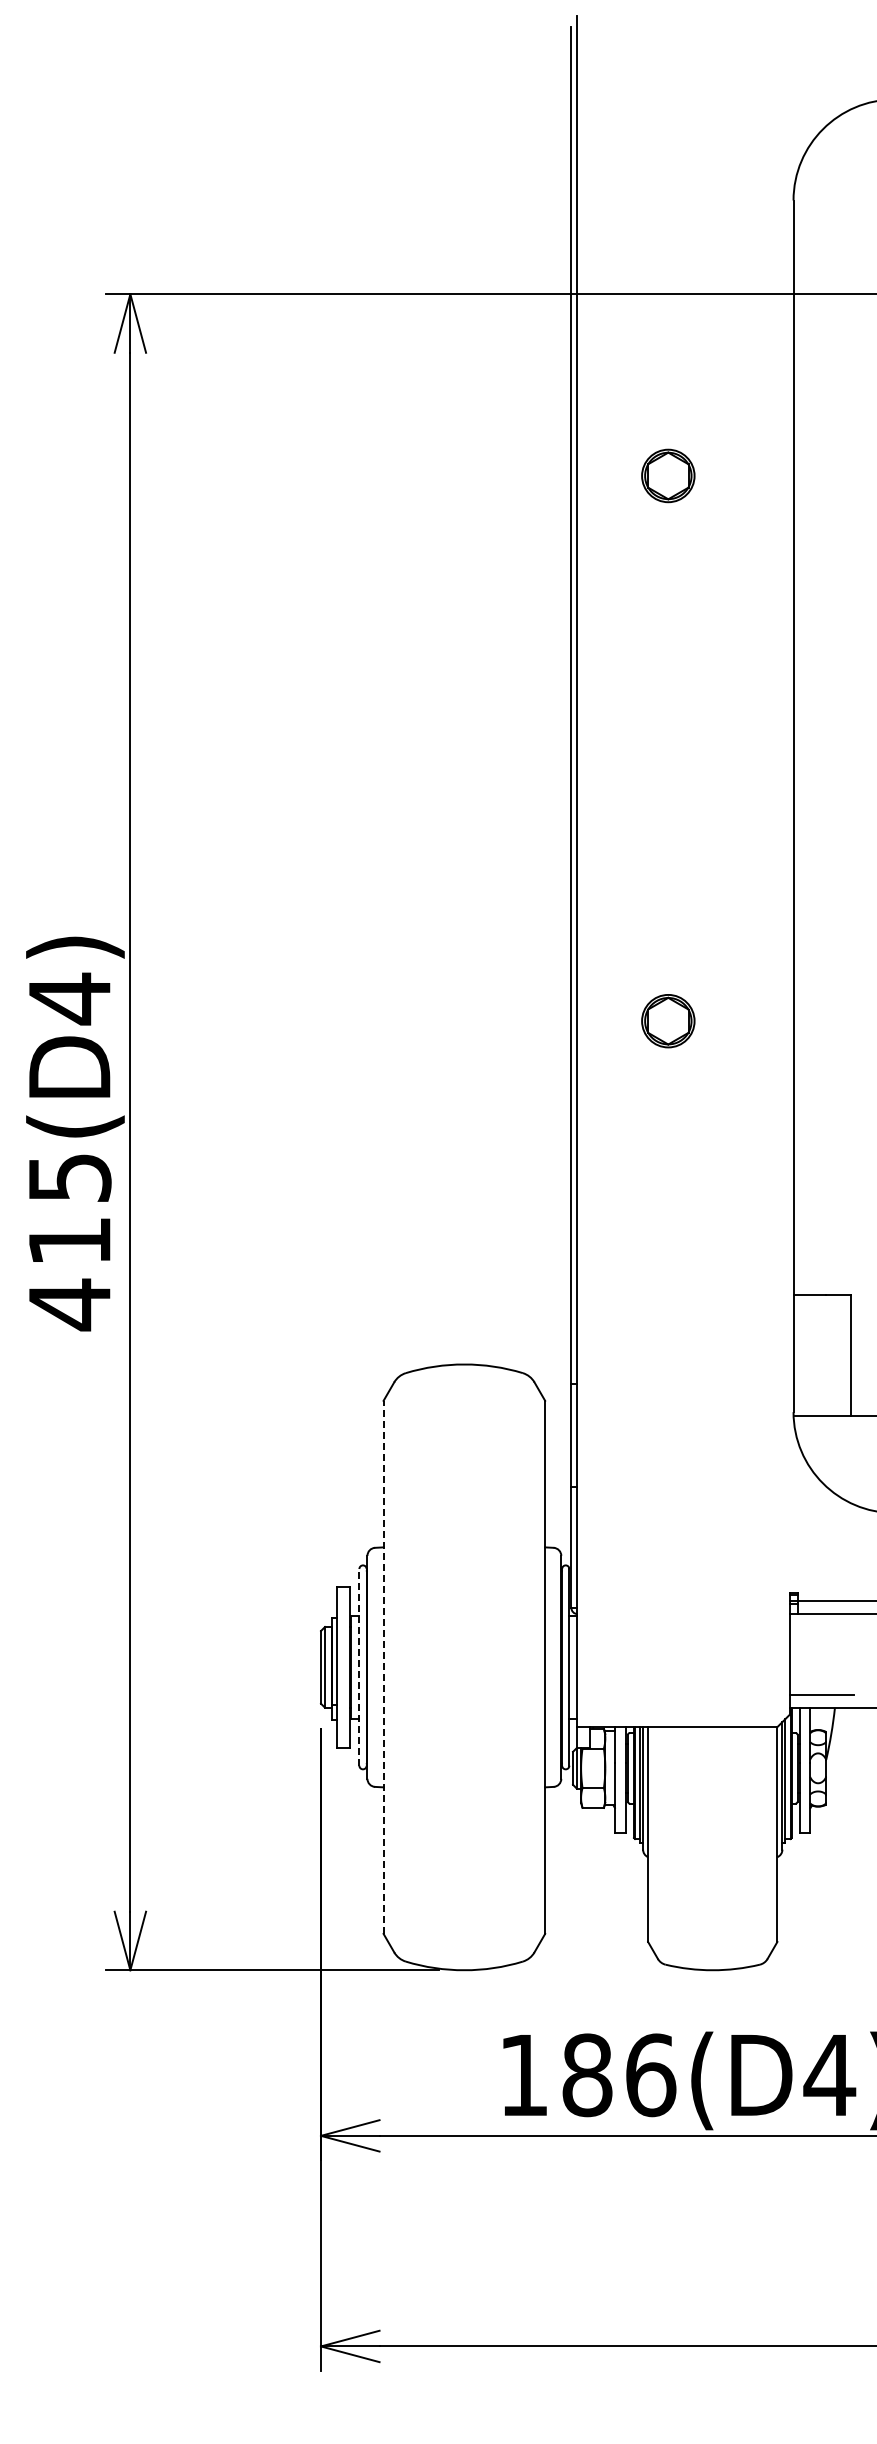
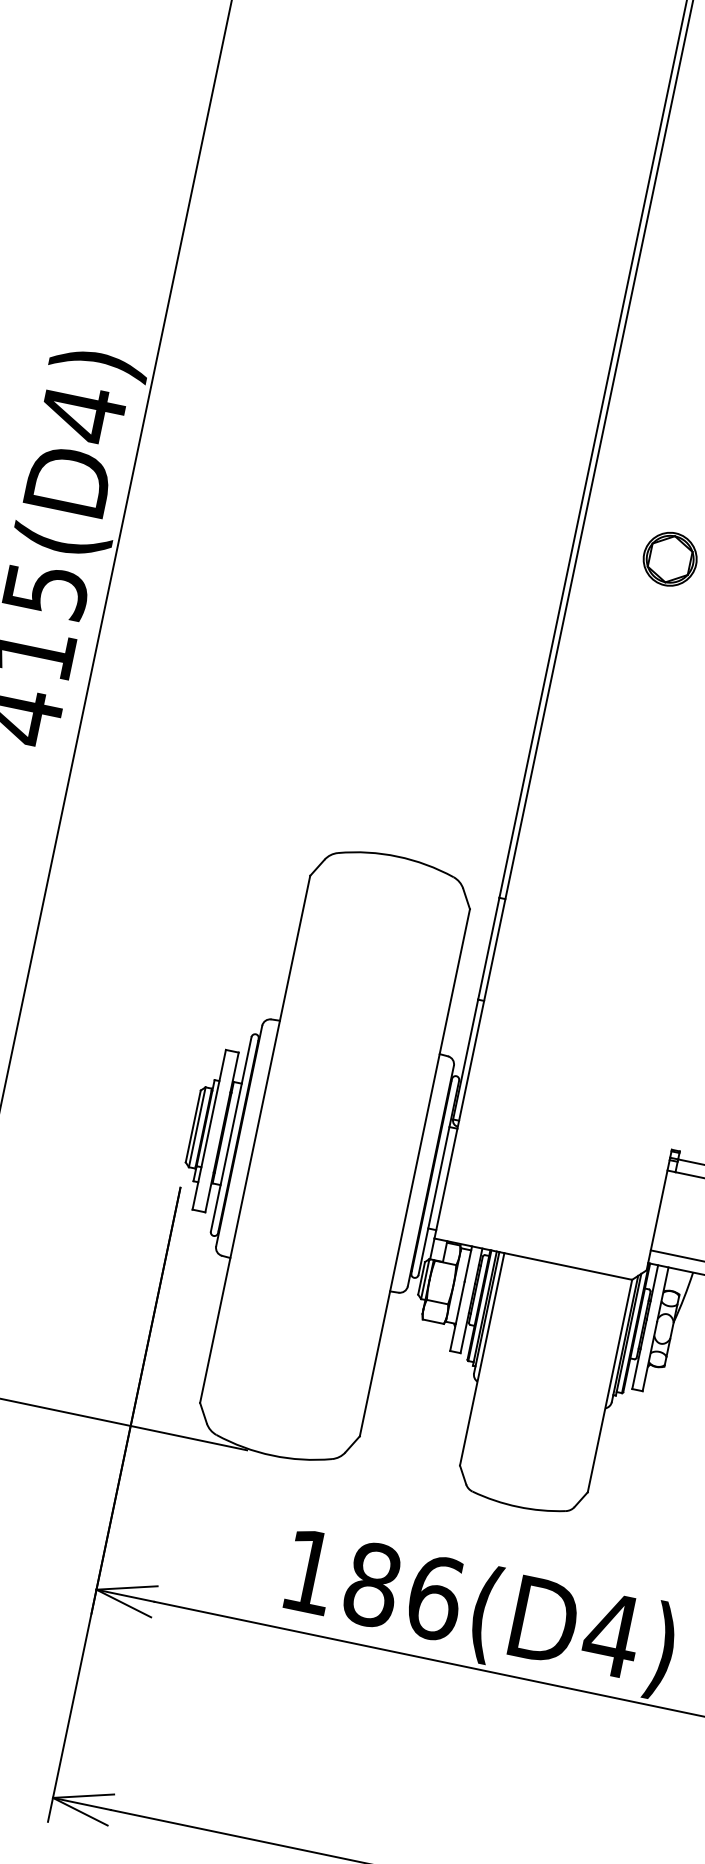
line: (359, 1666) -> (231, 1133), dashed -> solid
line: (383, 1667) -> (255, 1139), dashed -> solid

